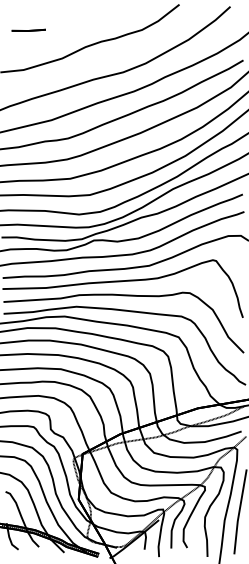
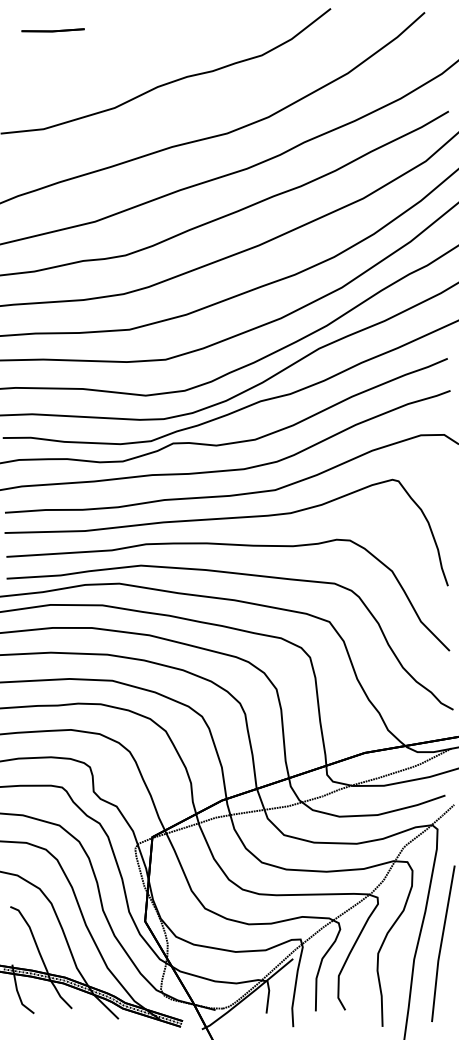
line: (28, 30) -> (52, 30), moved

